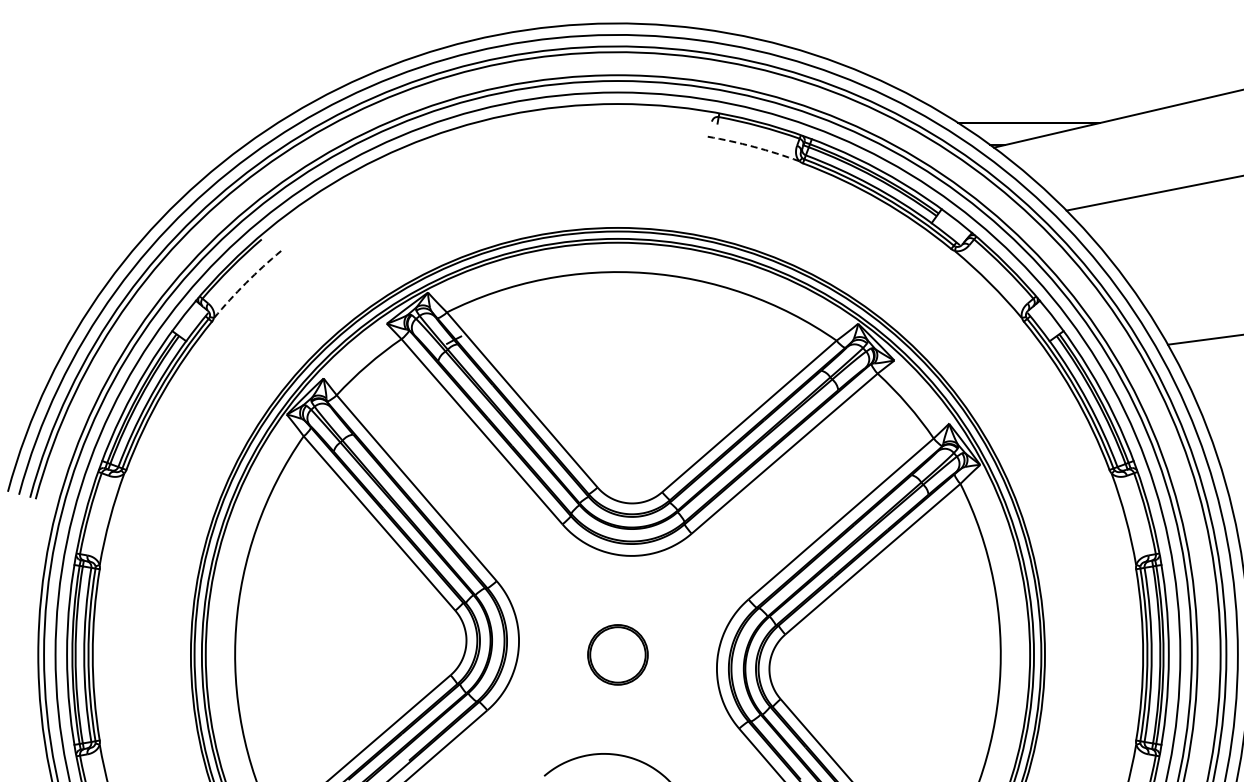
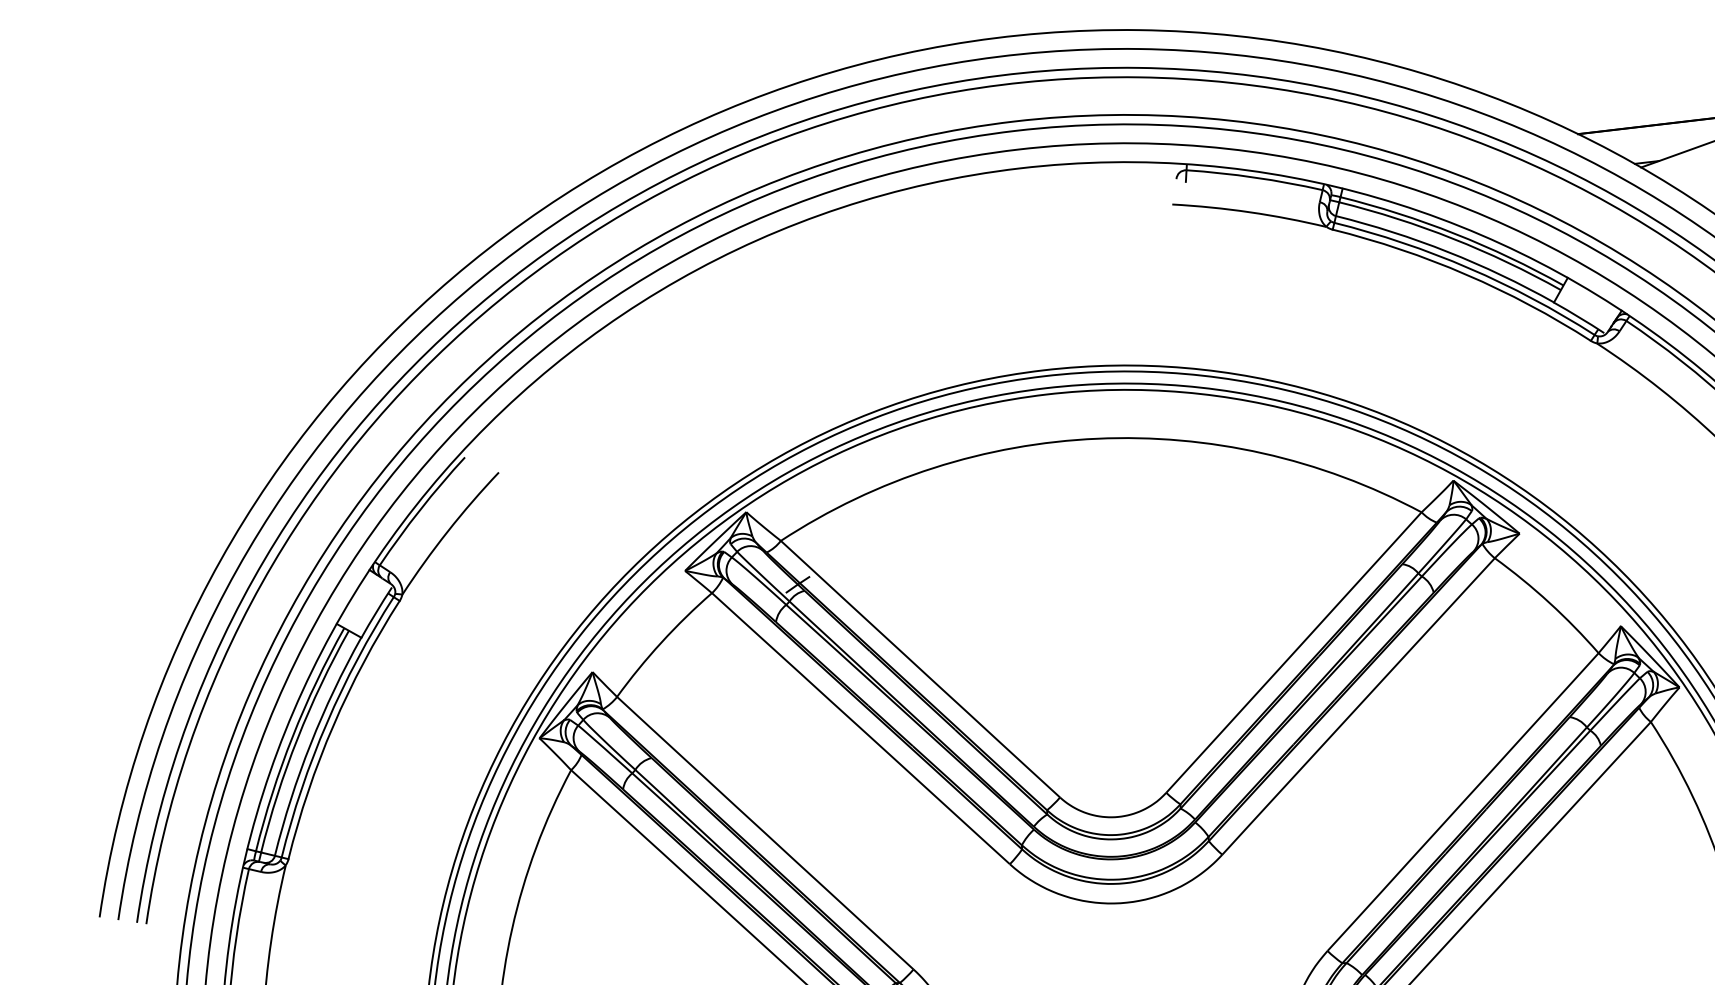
arc: (754, 146) -> (1250, 211), dashed -> solid
arc: (246, 283) -> (448, 532), dashed -> solid

